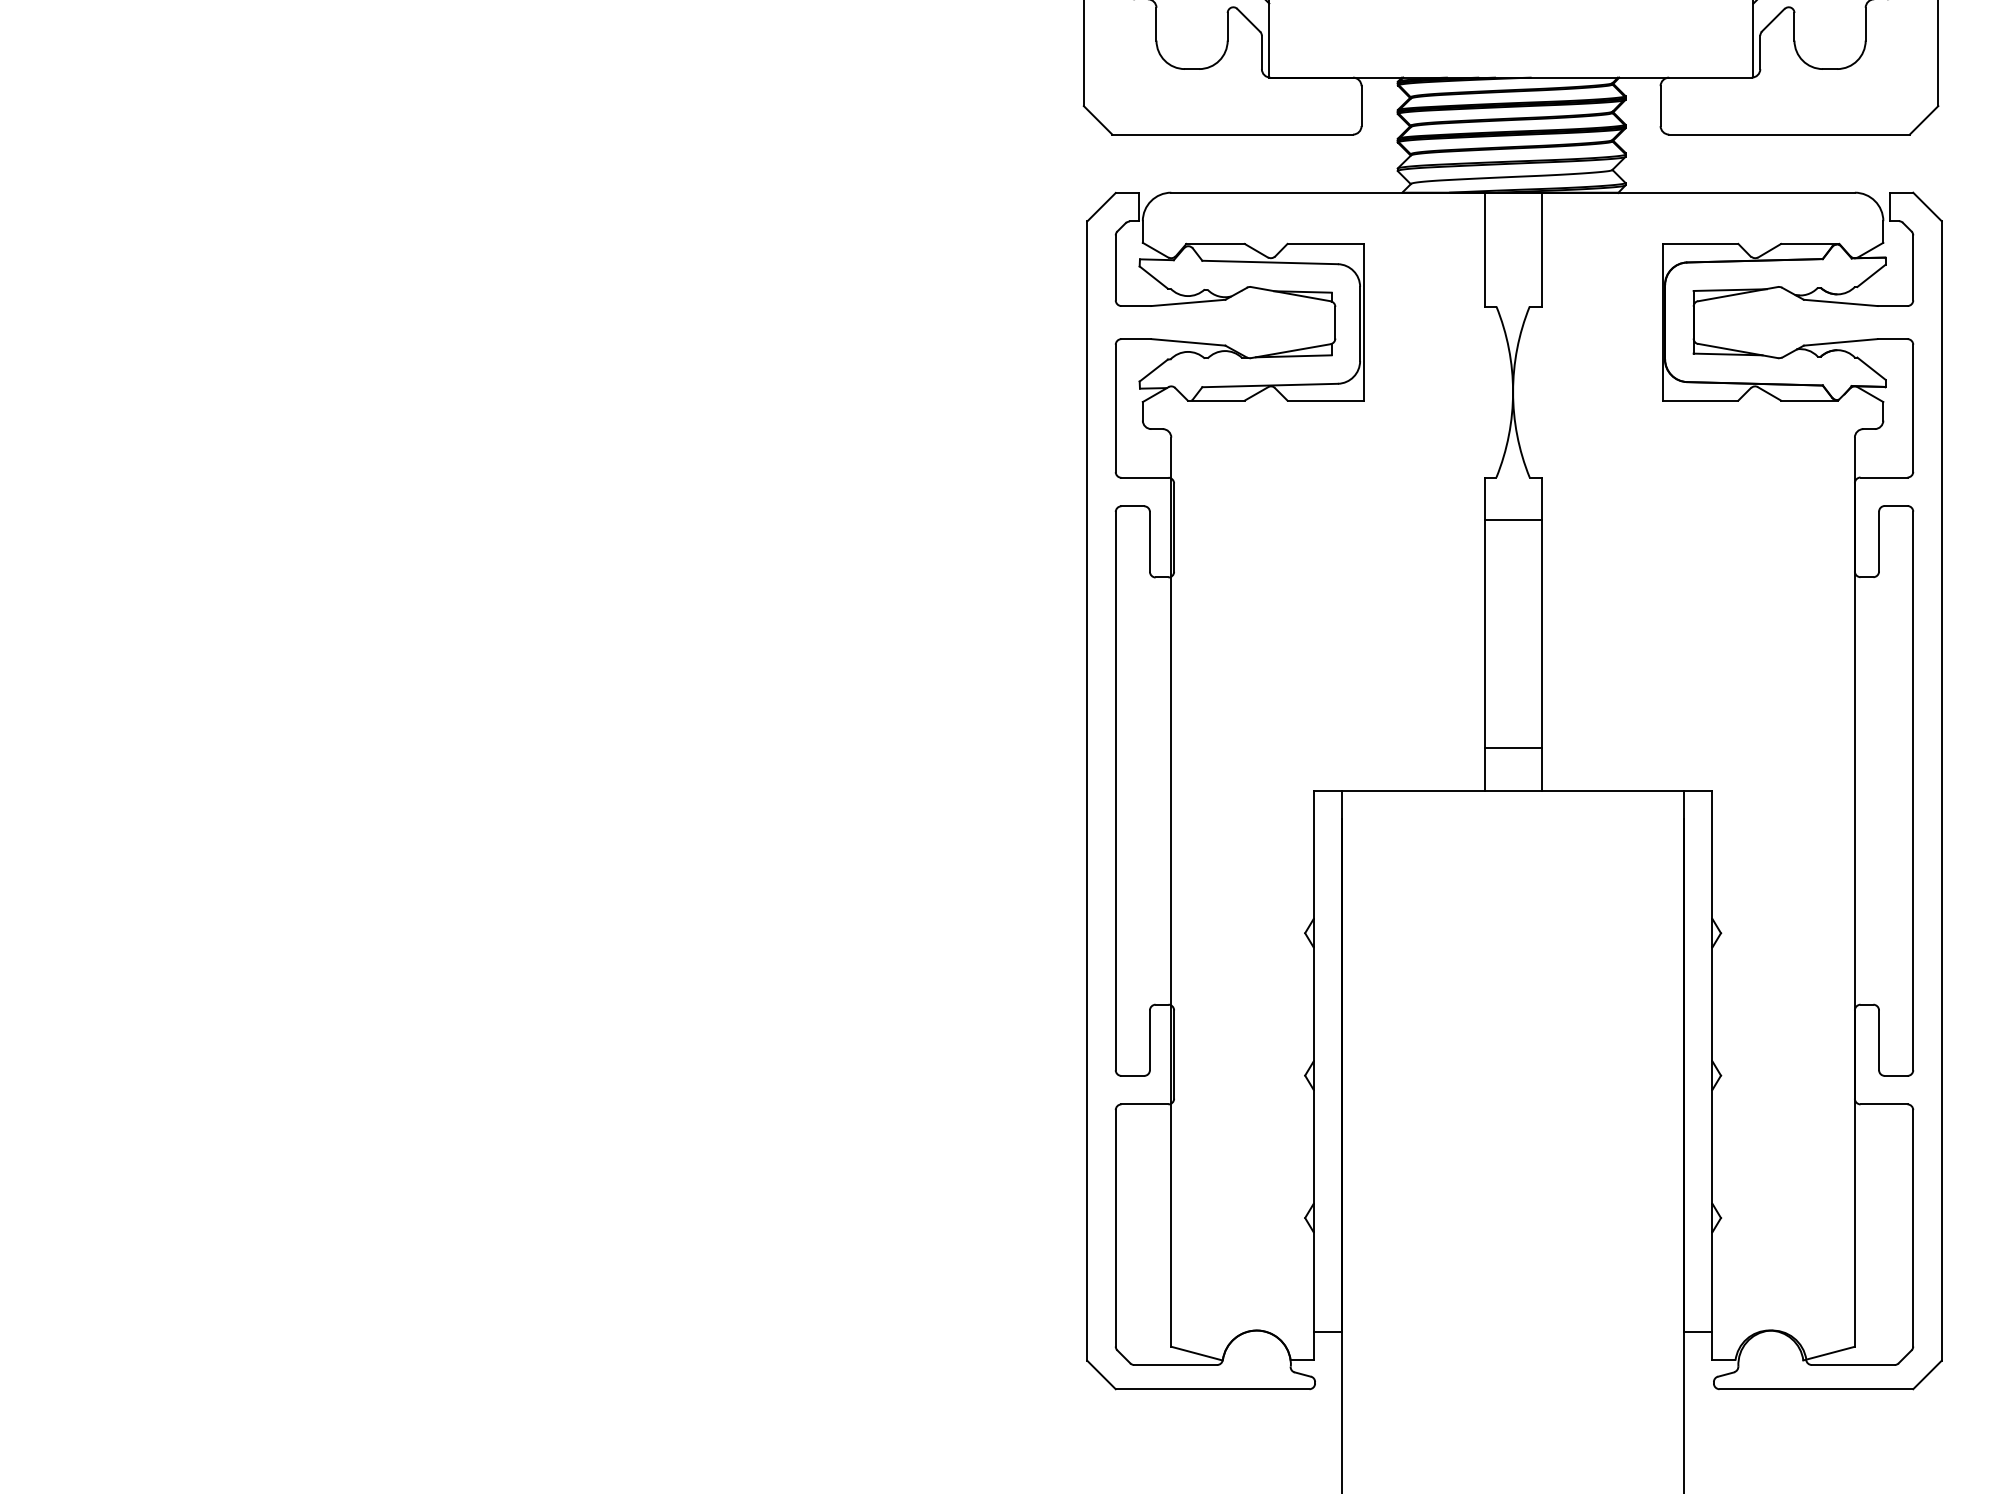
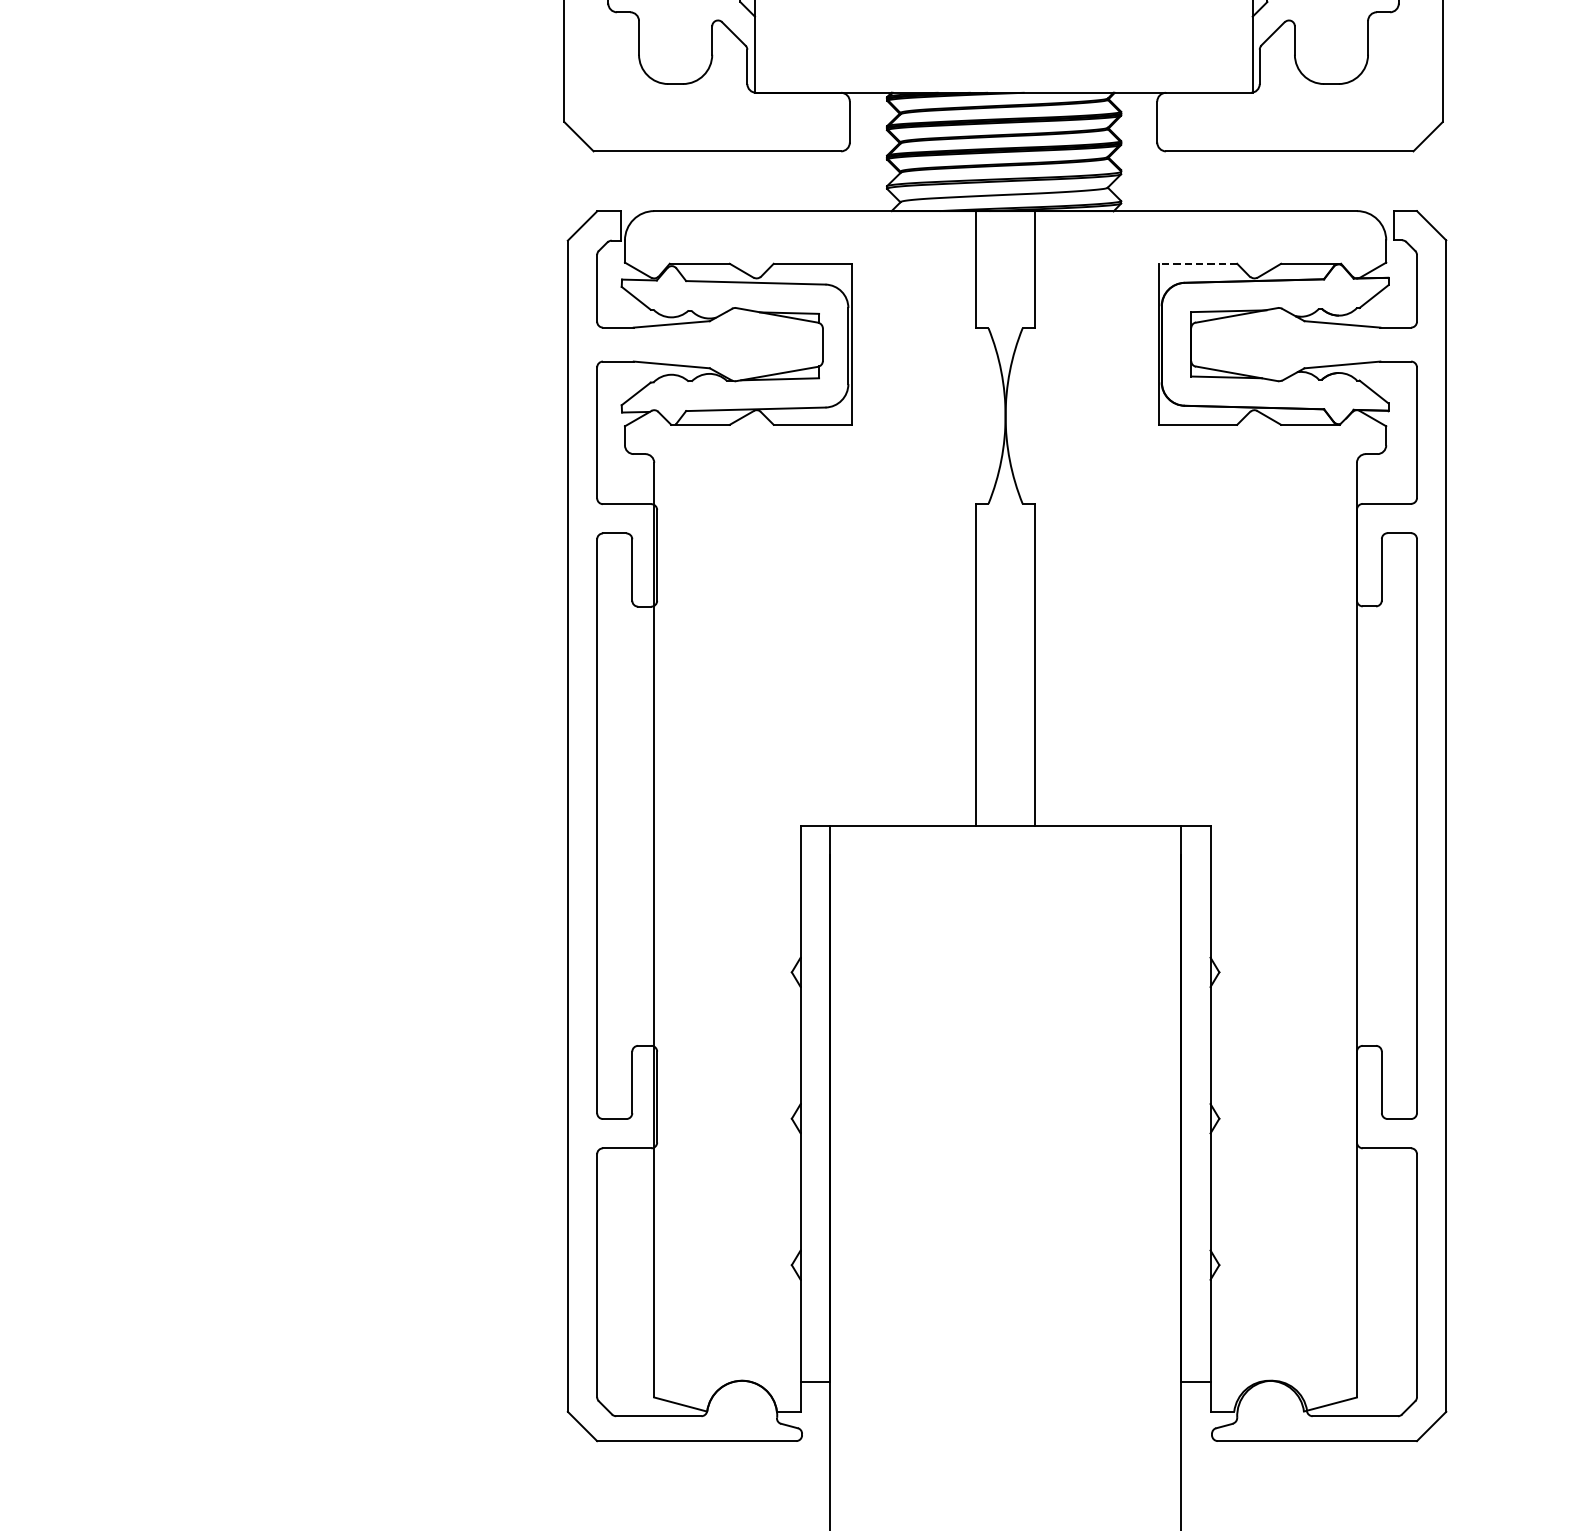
line: (1700, 243) -> (1198, 263), solid -> dashed
line: (1512, 520) -> (1005, 548), removed
line: (1512, 748) -> (1005, 782), removed

